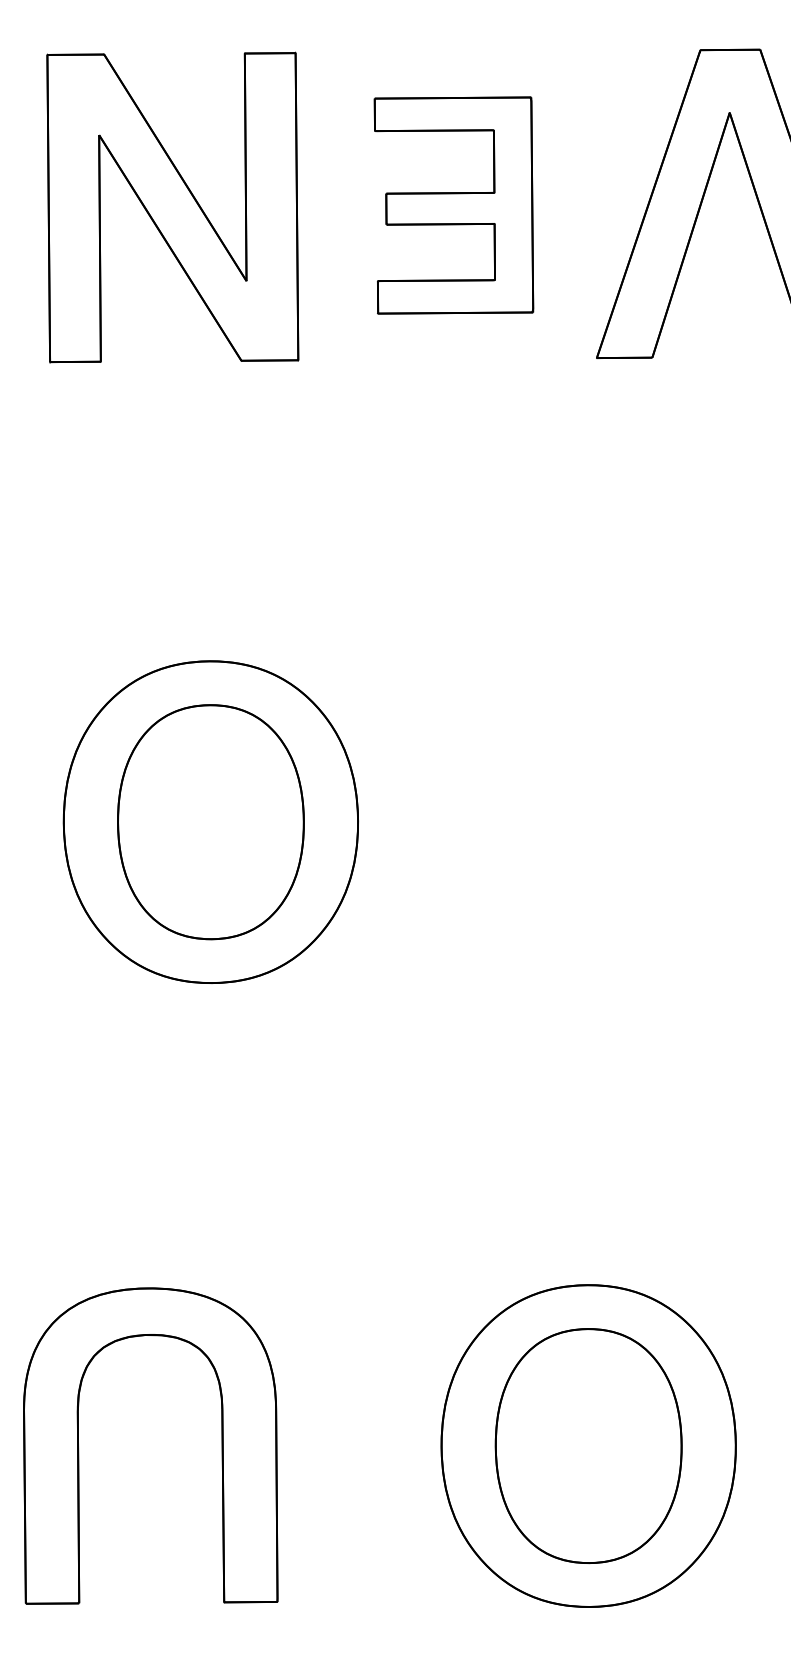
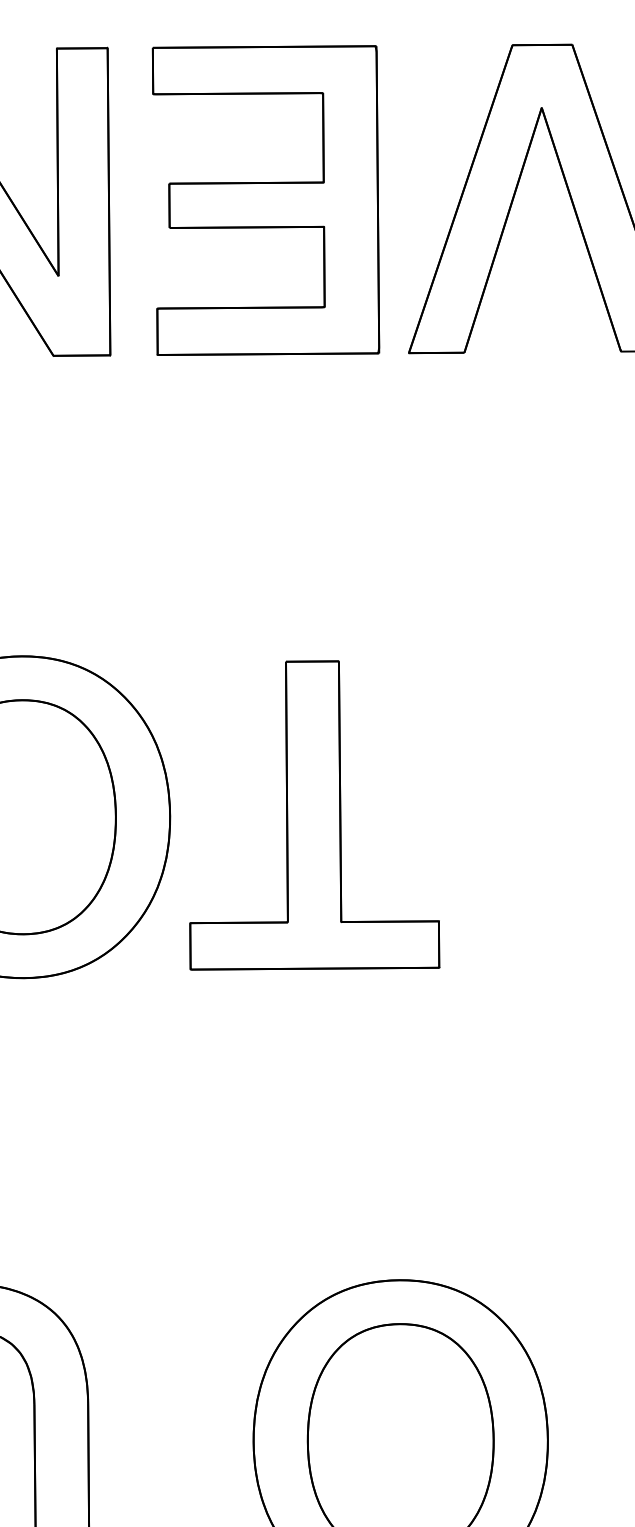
part: (453, 205) -> (265, 200), size x1.43
part: (502, 820) -> (314, 815), added

